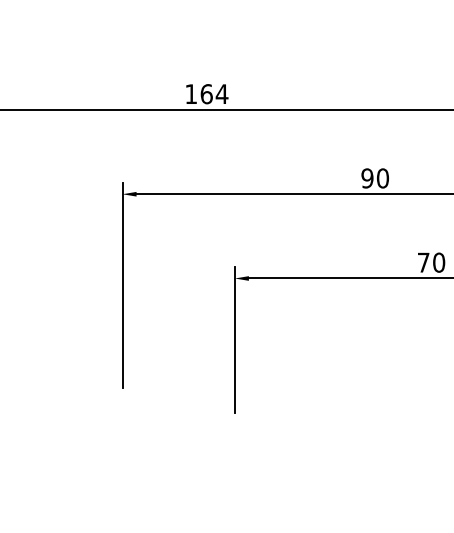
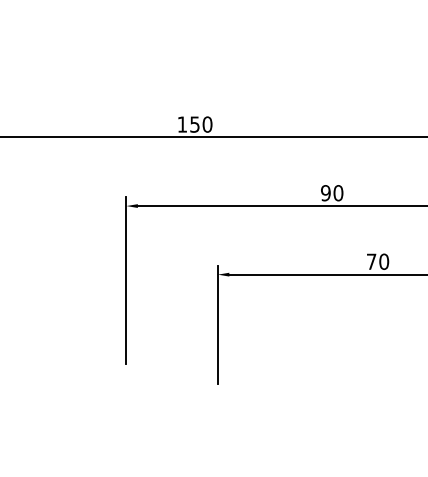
text: (214, 94) -> (201, 124), 164 -> 150

